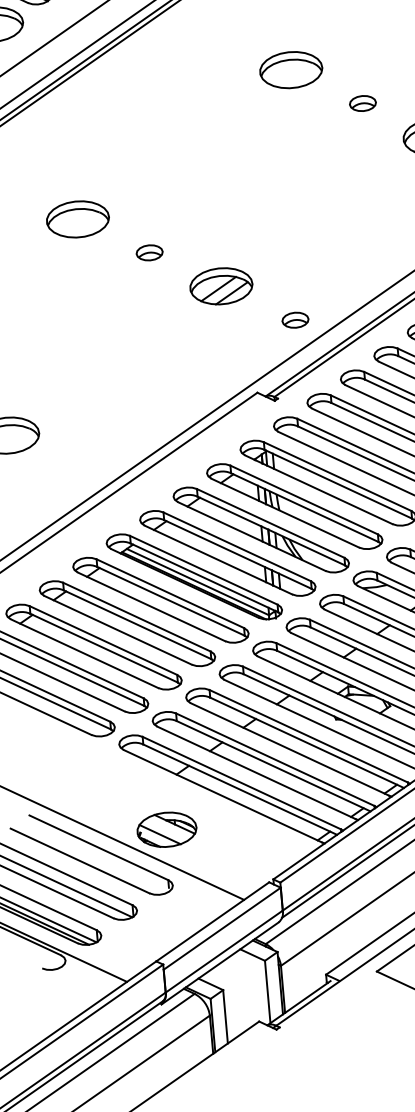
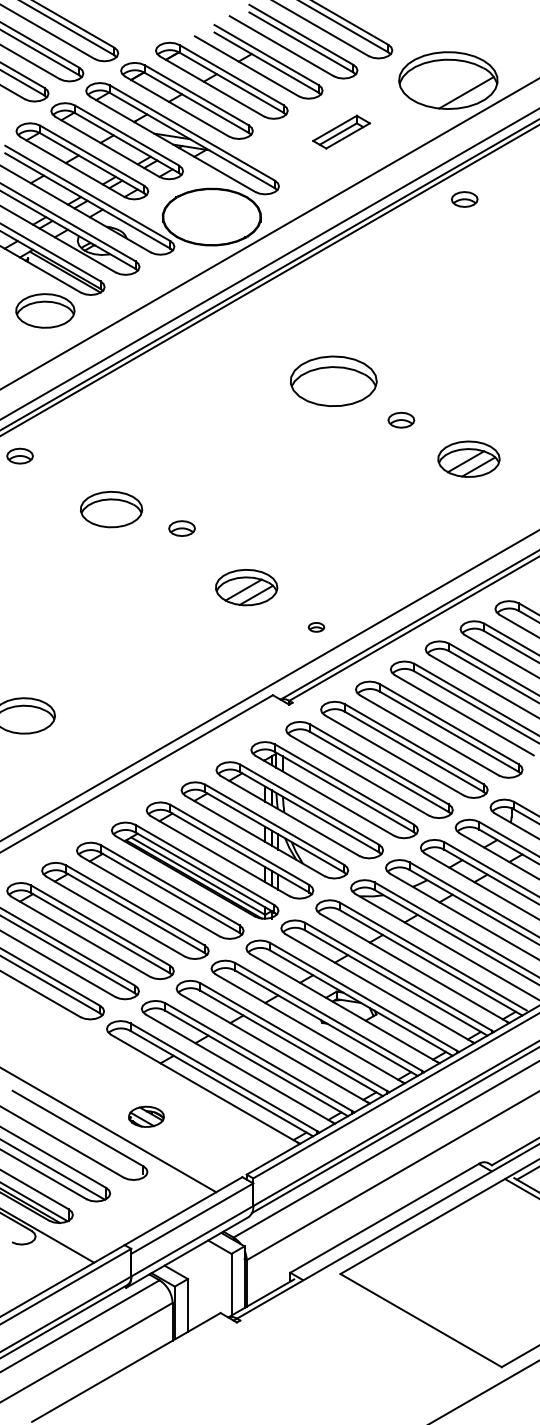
part: (290, 69) -> (333, 380), size x1.4
part: (149, 252) -> (181, 528), moved
part: (295, 320) -> (316, 627), size x0.6
part: (166, 829) -> (146, 1116), size x0.6

